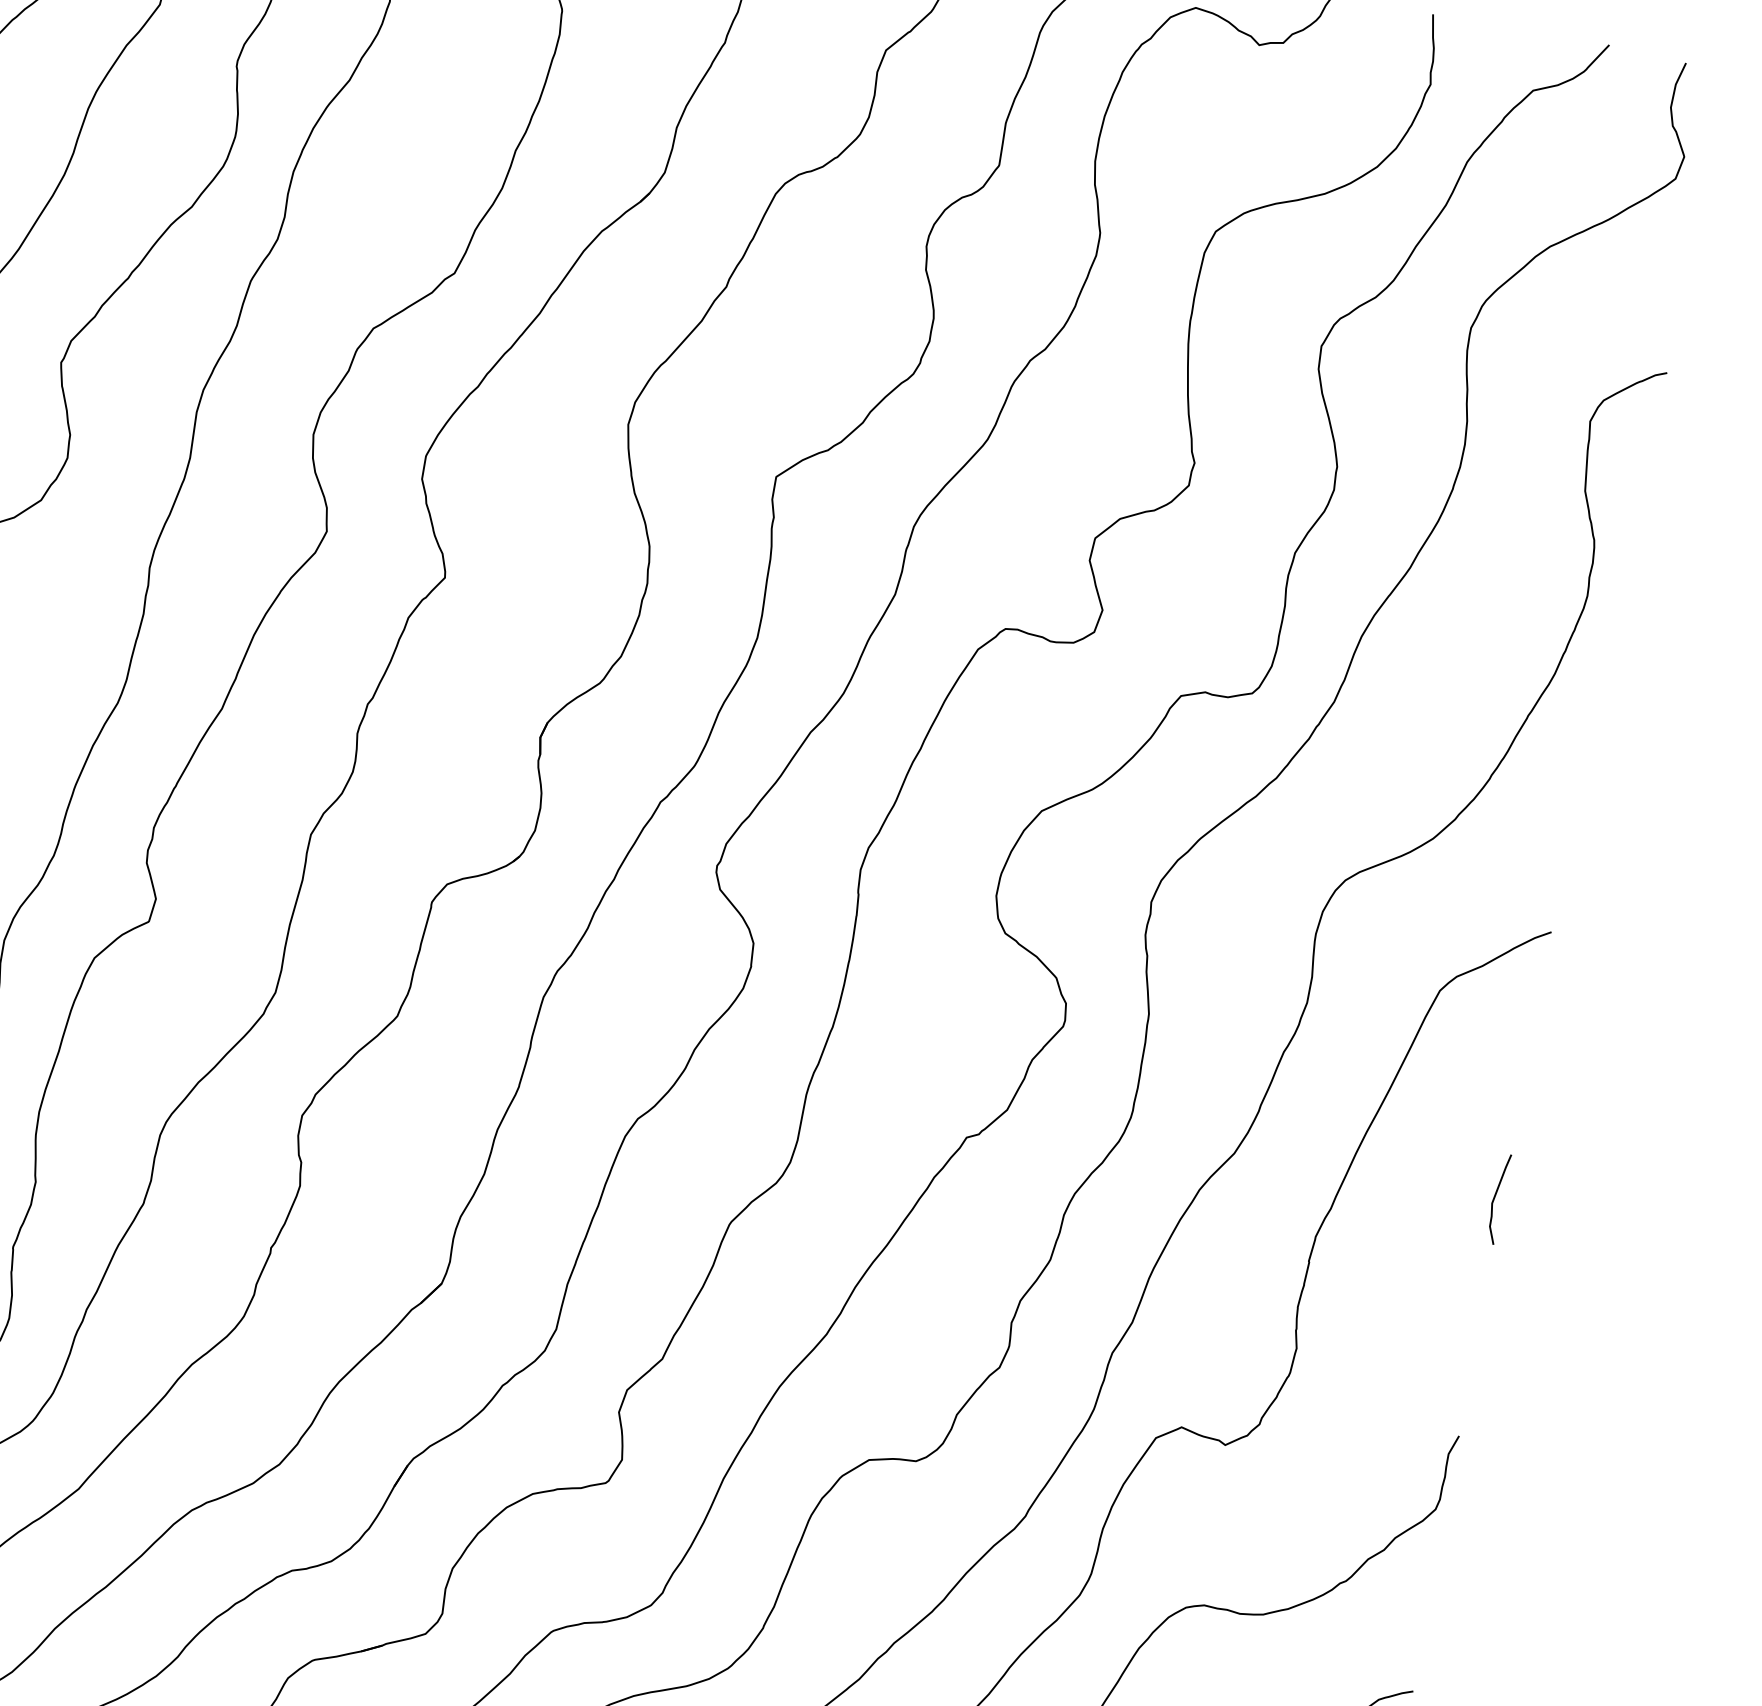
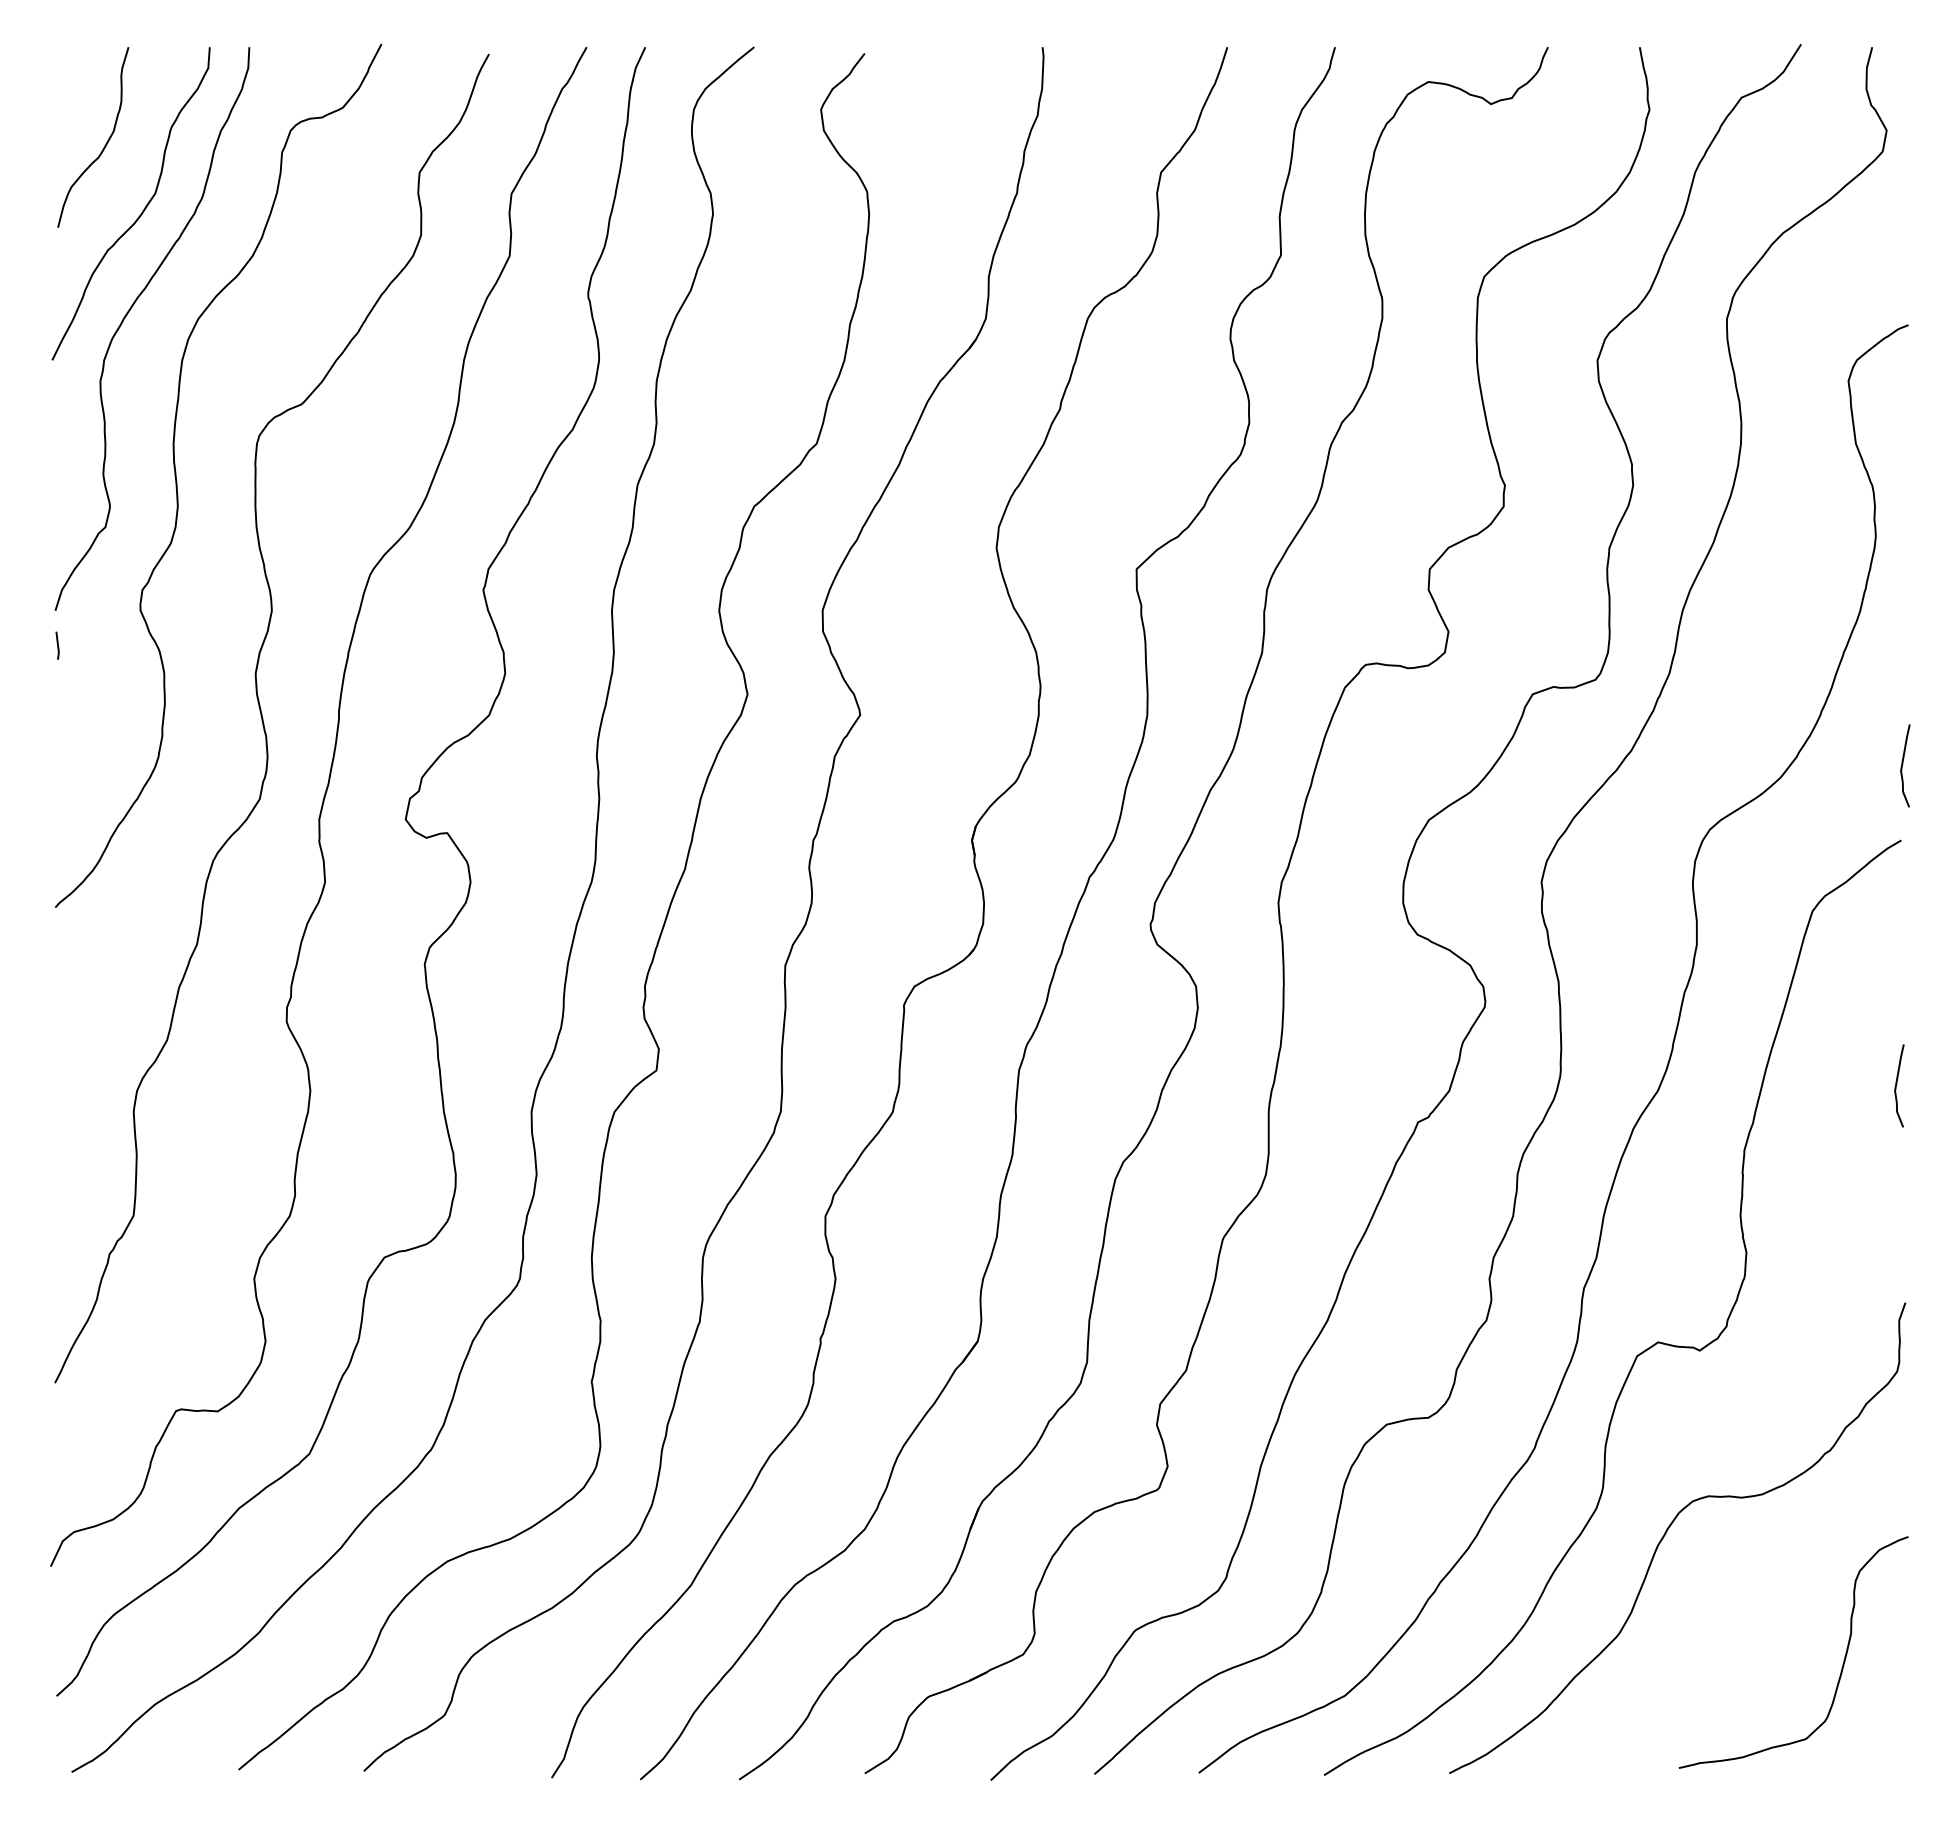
curve: (1569, 850) -> (1903, 764), added

